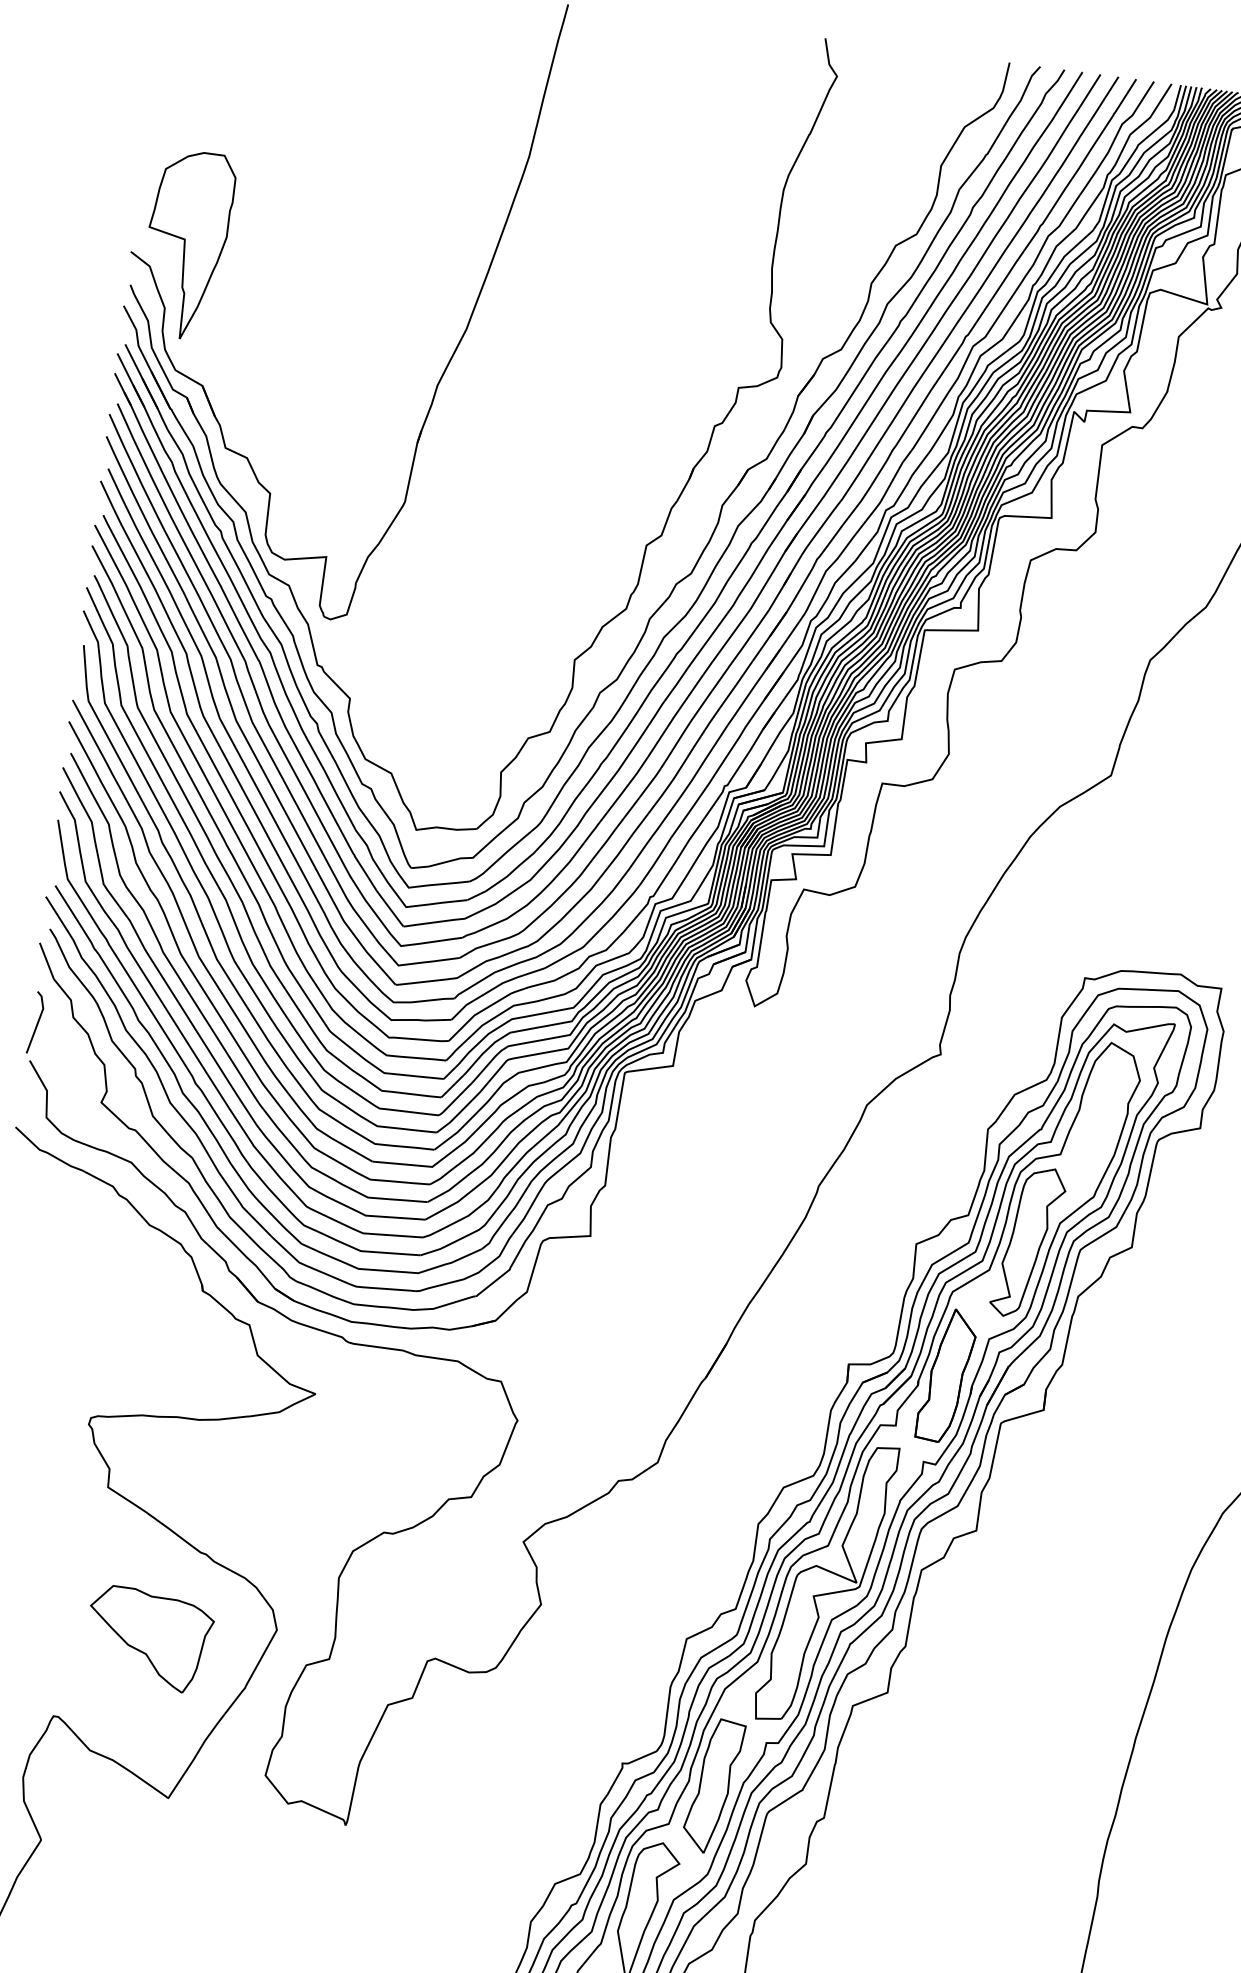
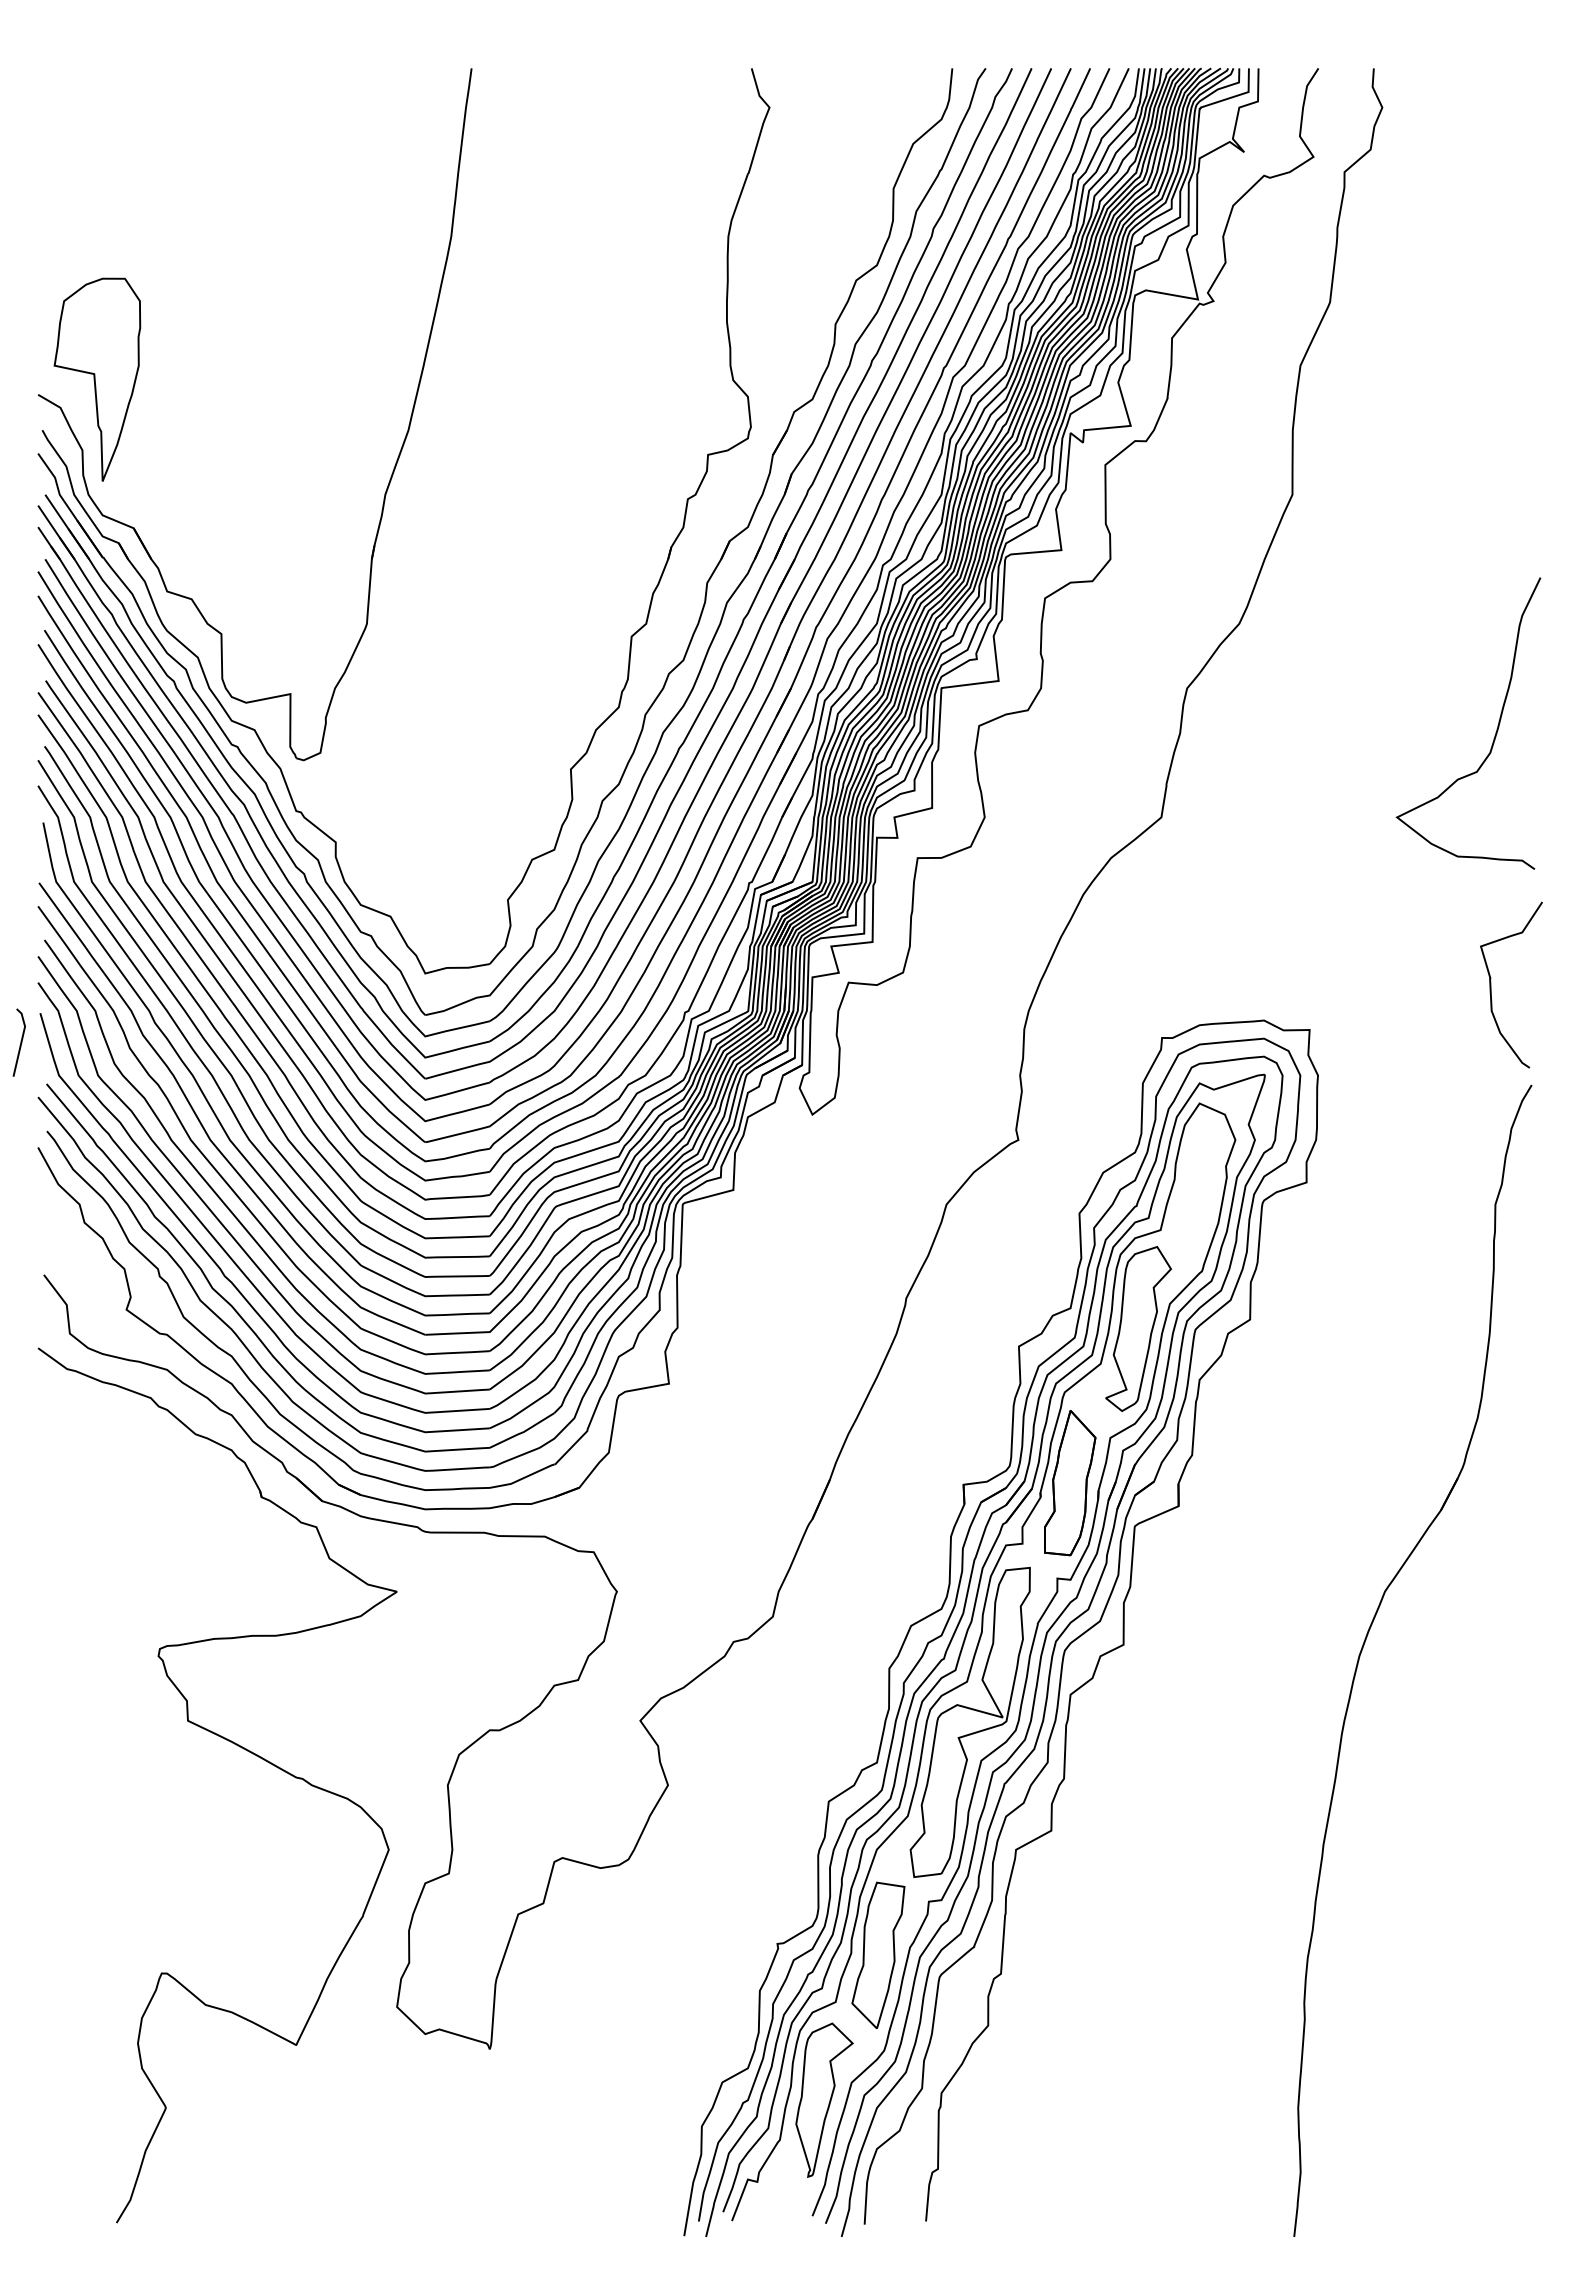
line: (37, 1022) -> (20, 1042), moved
part: (149, 1639) -> (253, 1877), removed

